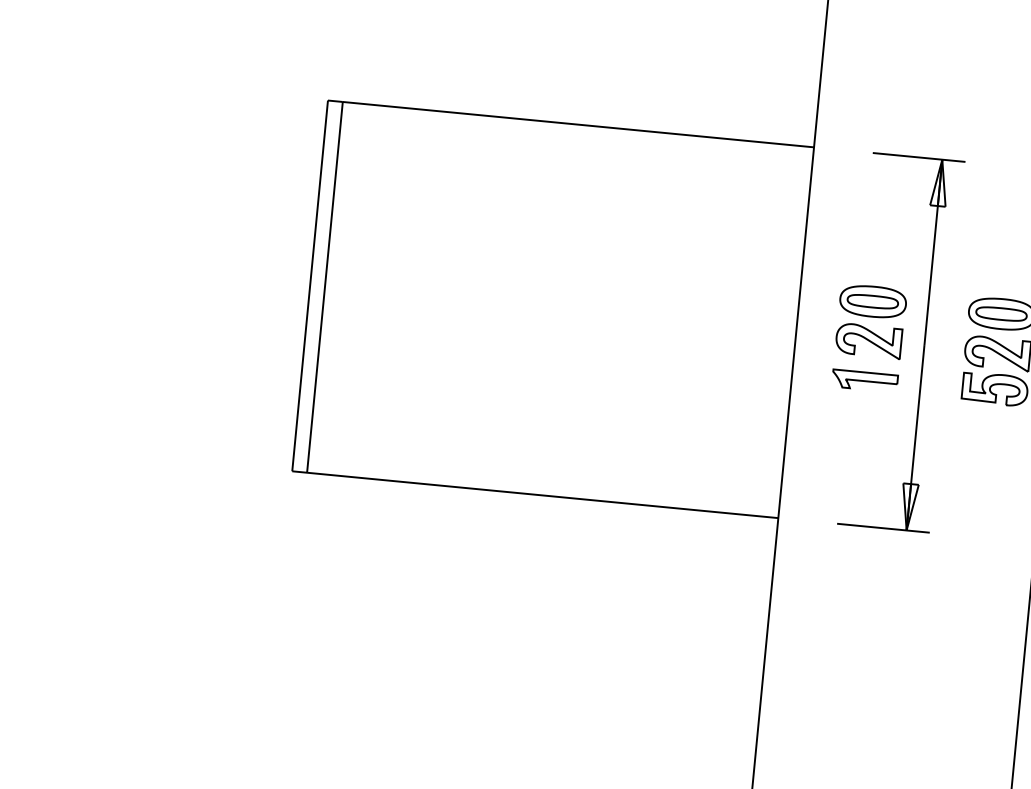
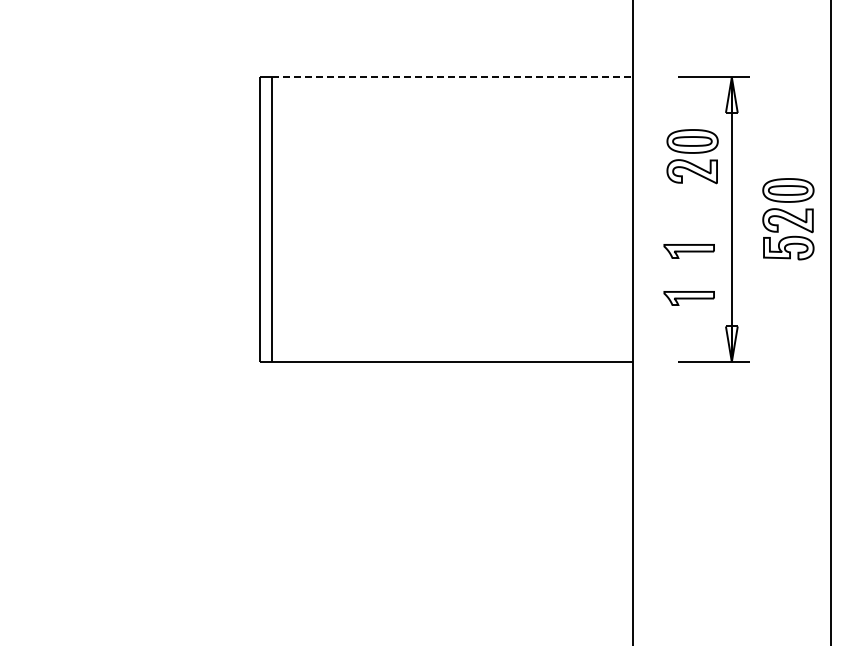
line: (578, 124) -> (452, 77), solid -> dashed
part: (871, 321) -> (692, 156), moved
part: (858, 442) -> (688, 298), added

